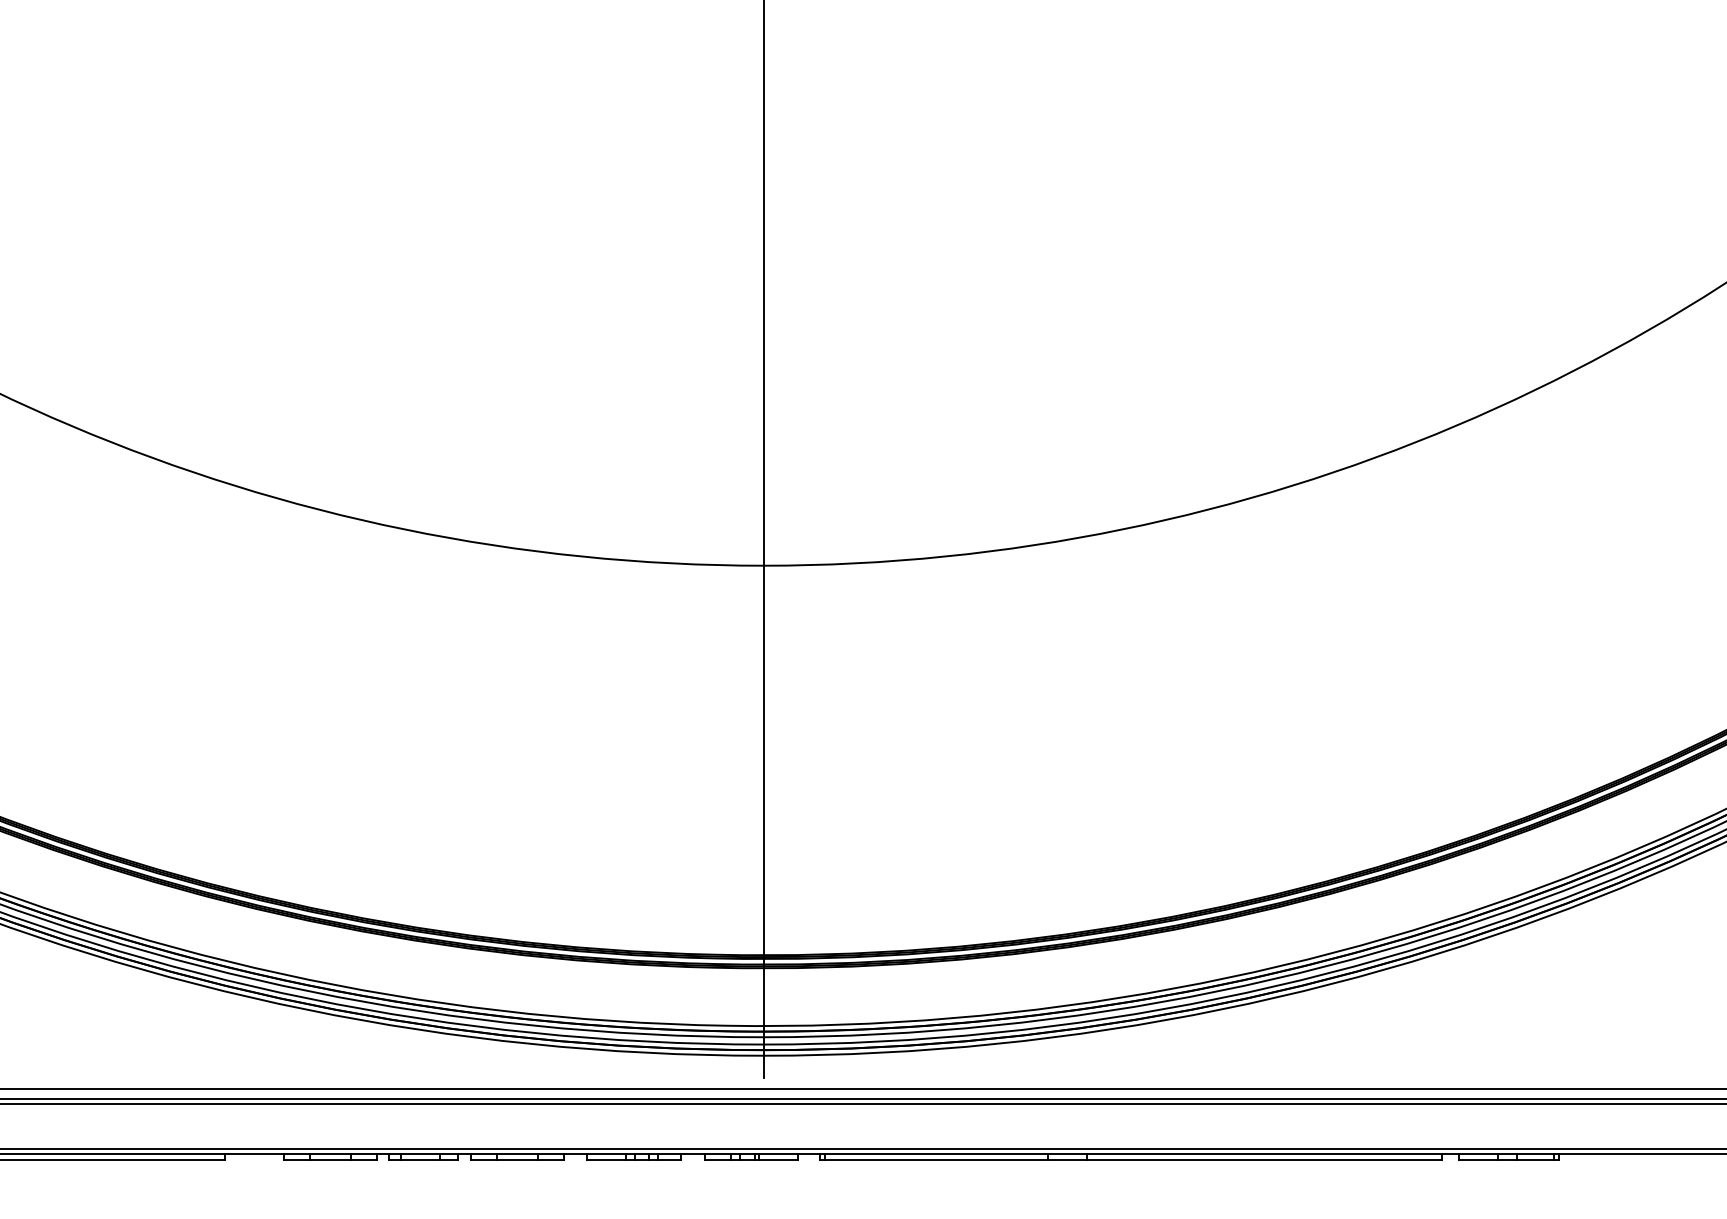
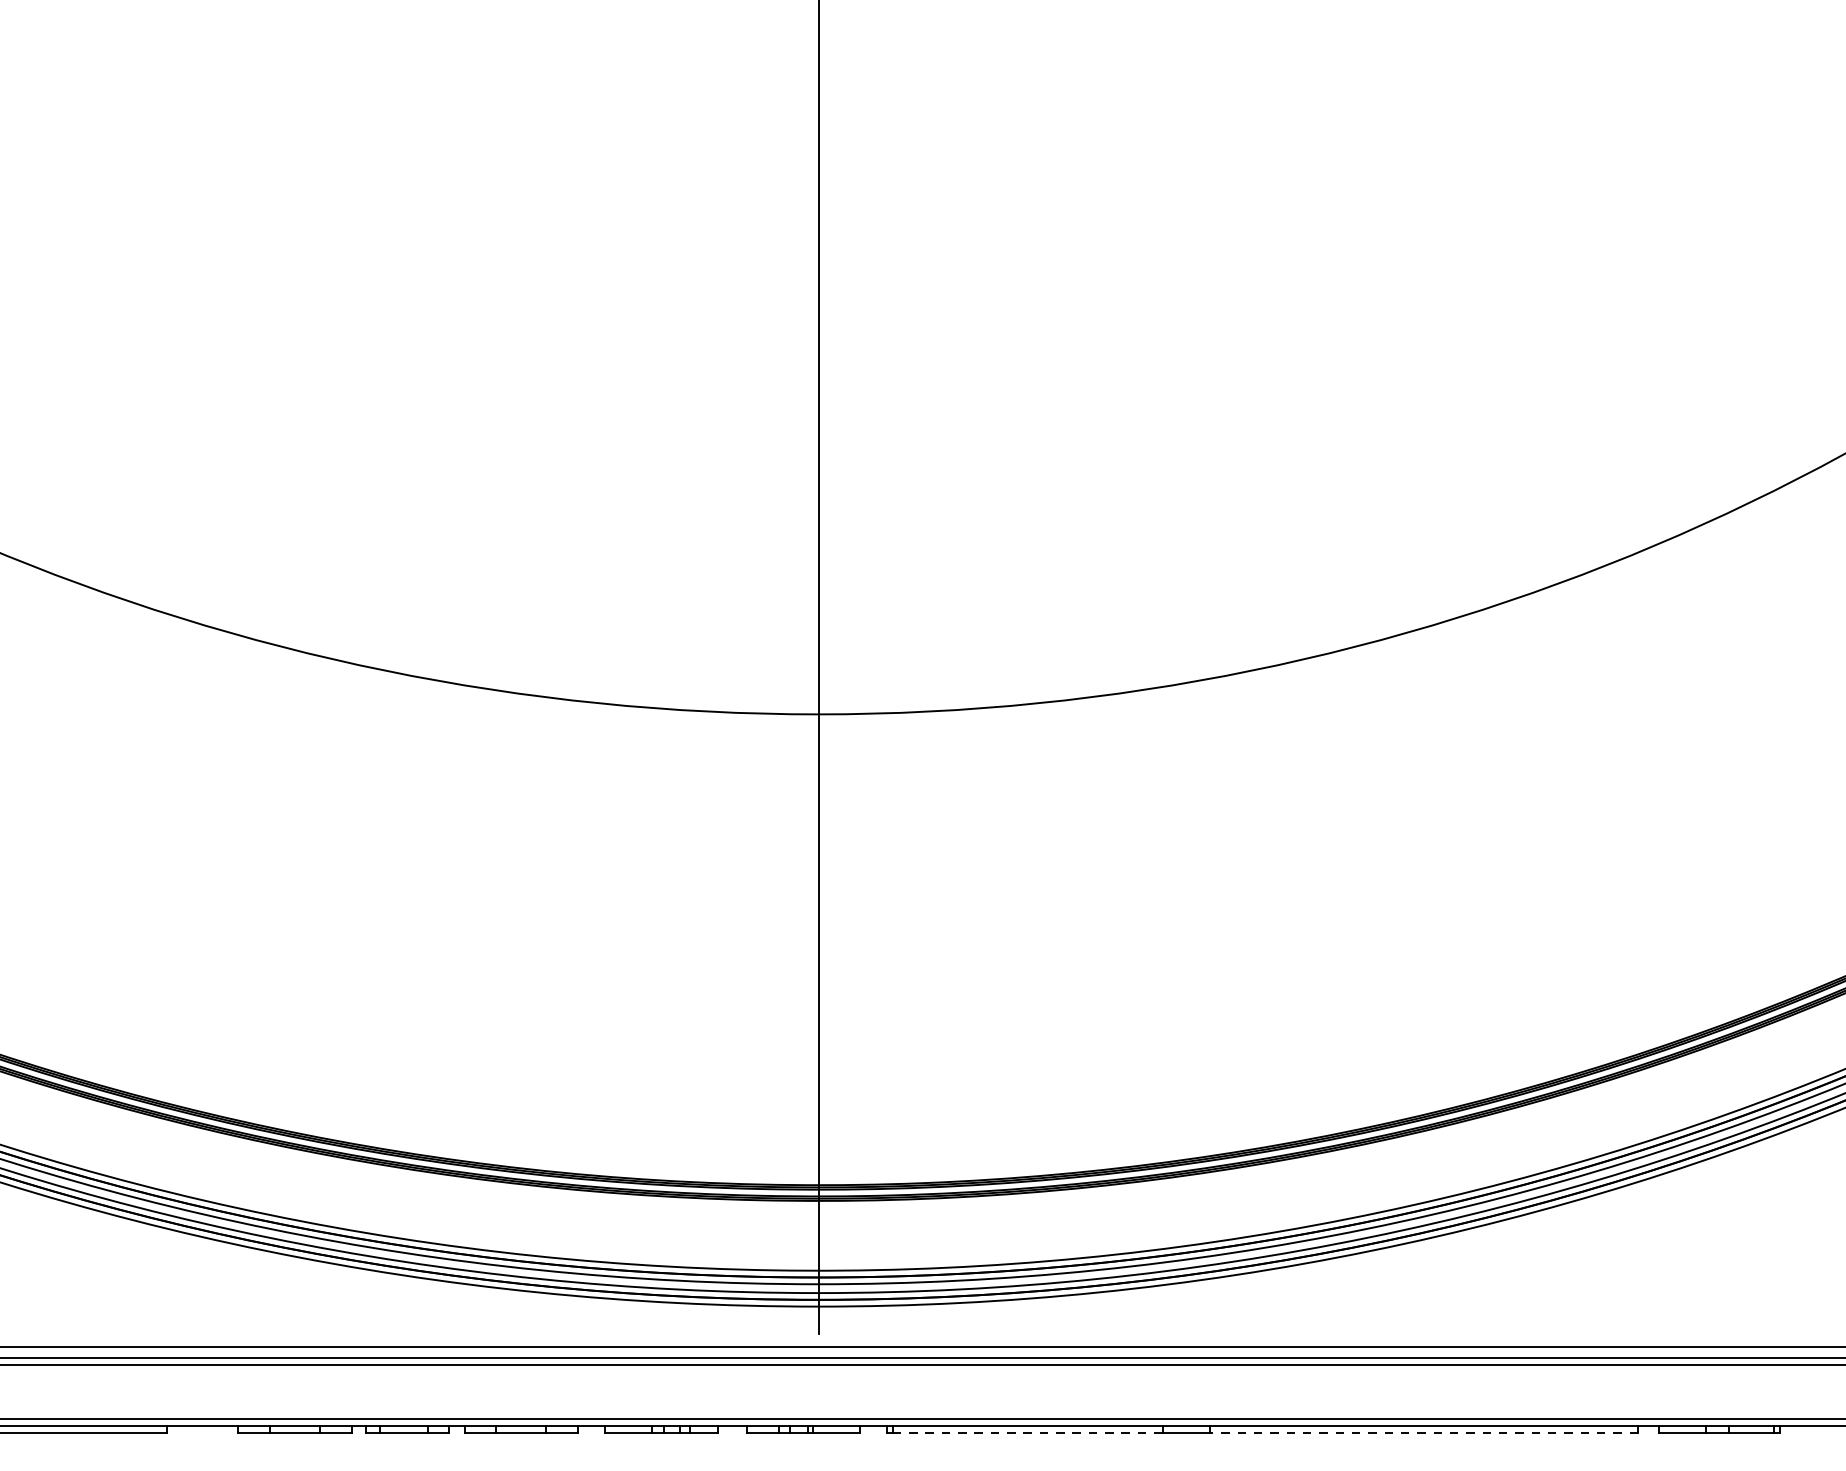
line: (936, 1159) -> (1027, 1432), solid -> dashed
line: (1264, 1159) -> (1423, 1432), solid -> dashed

